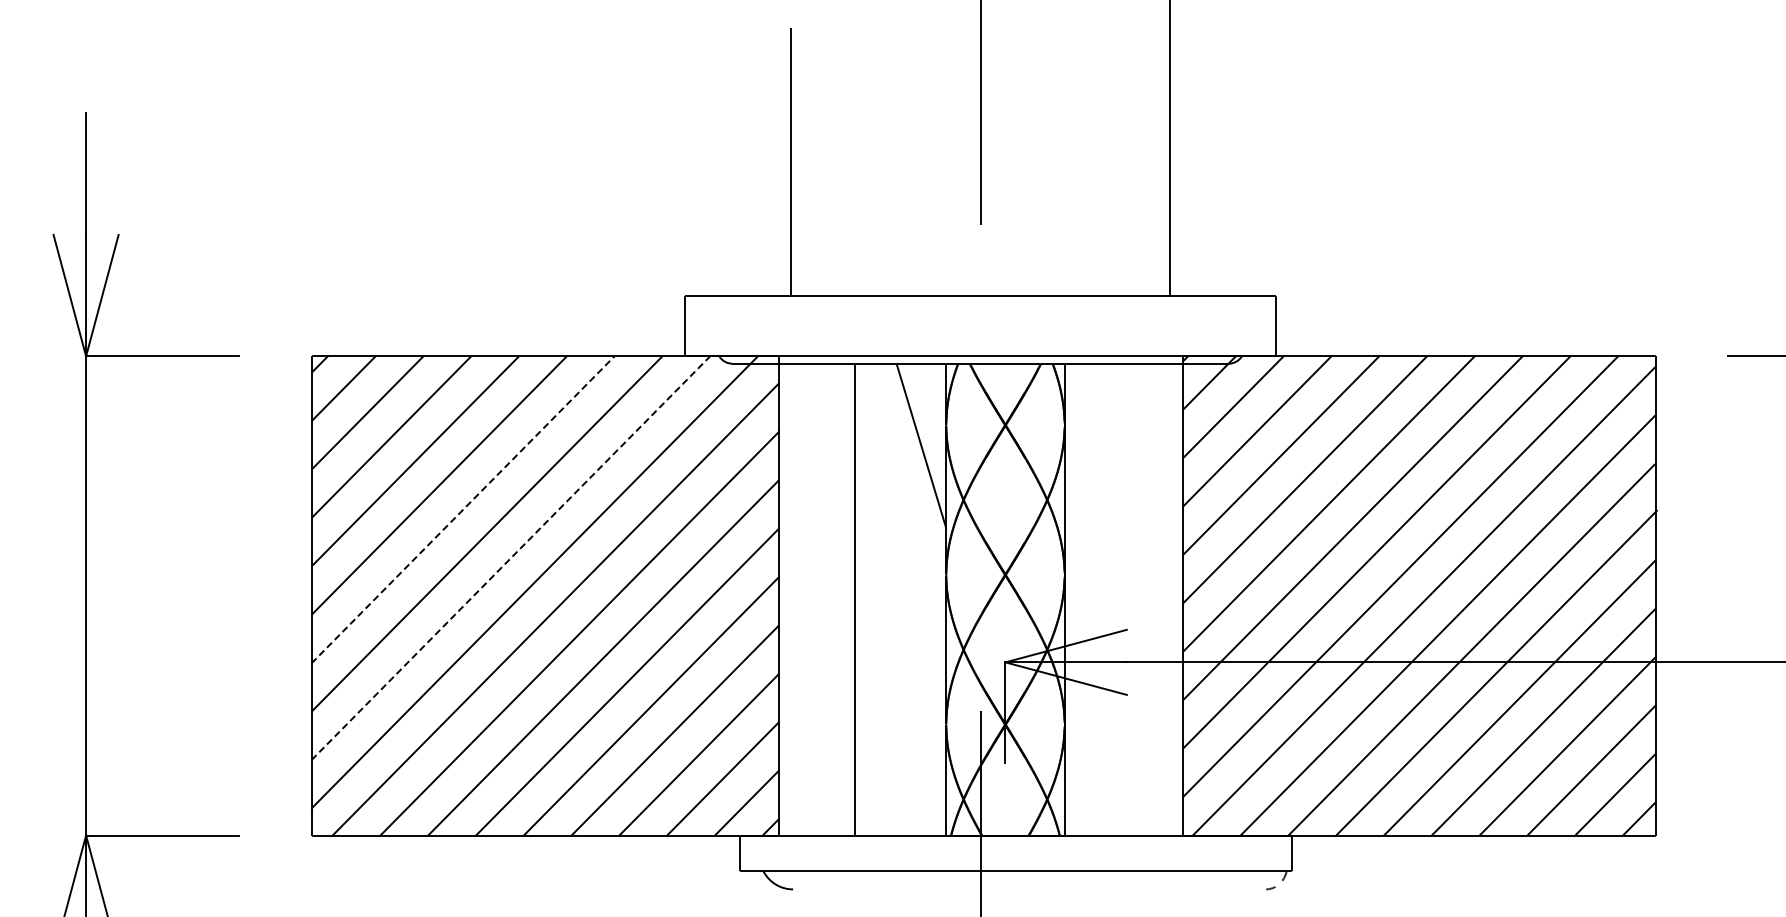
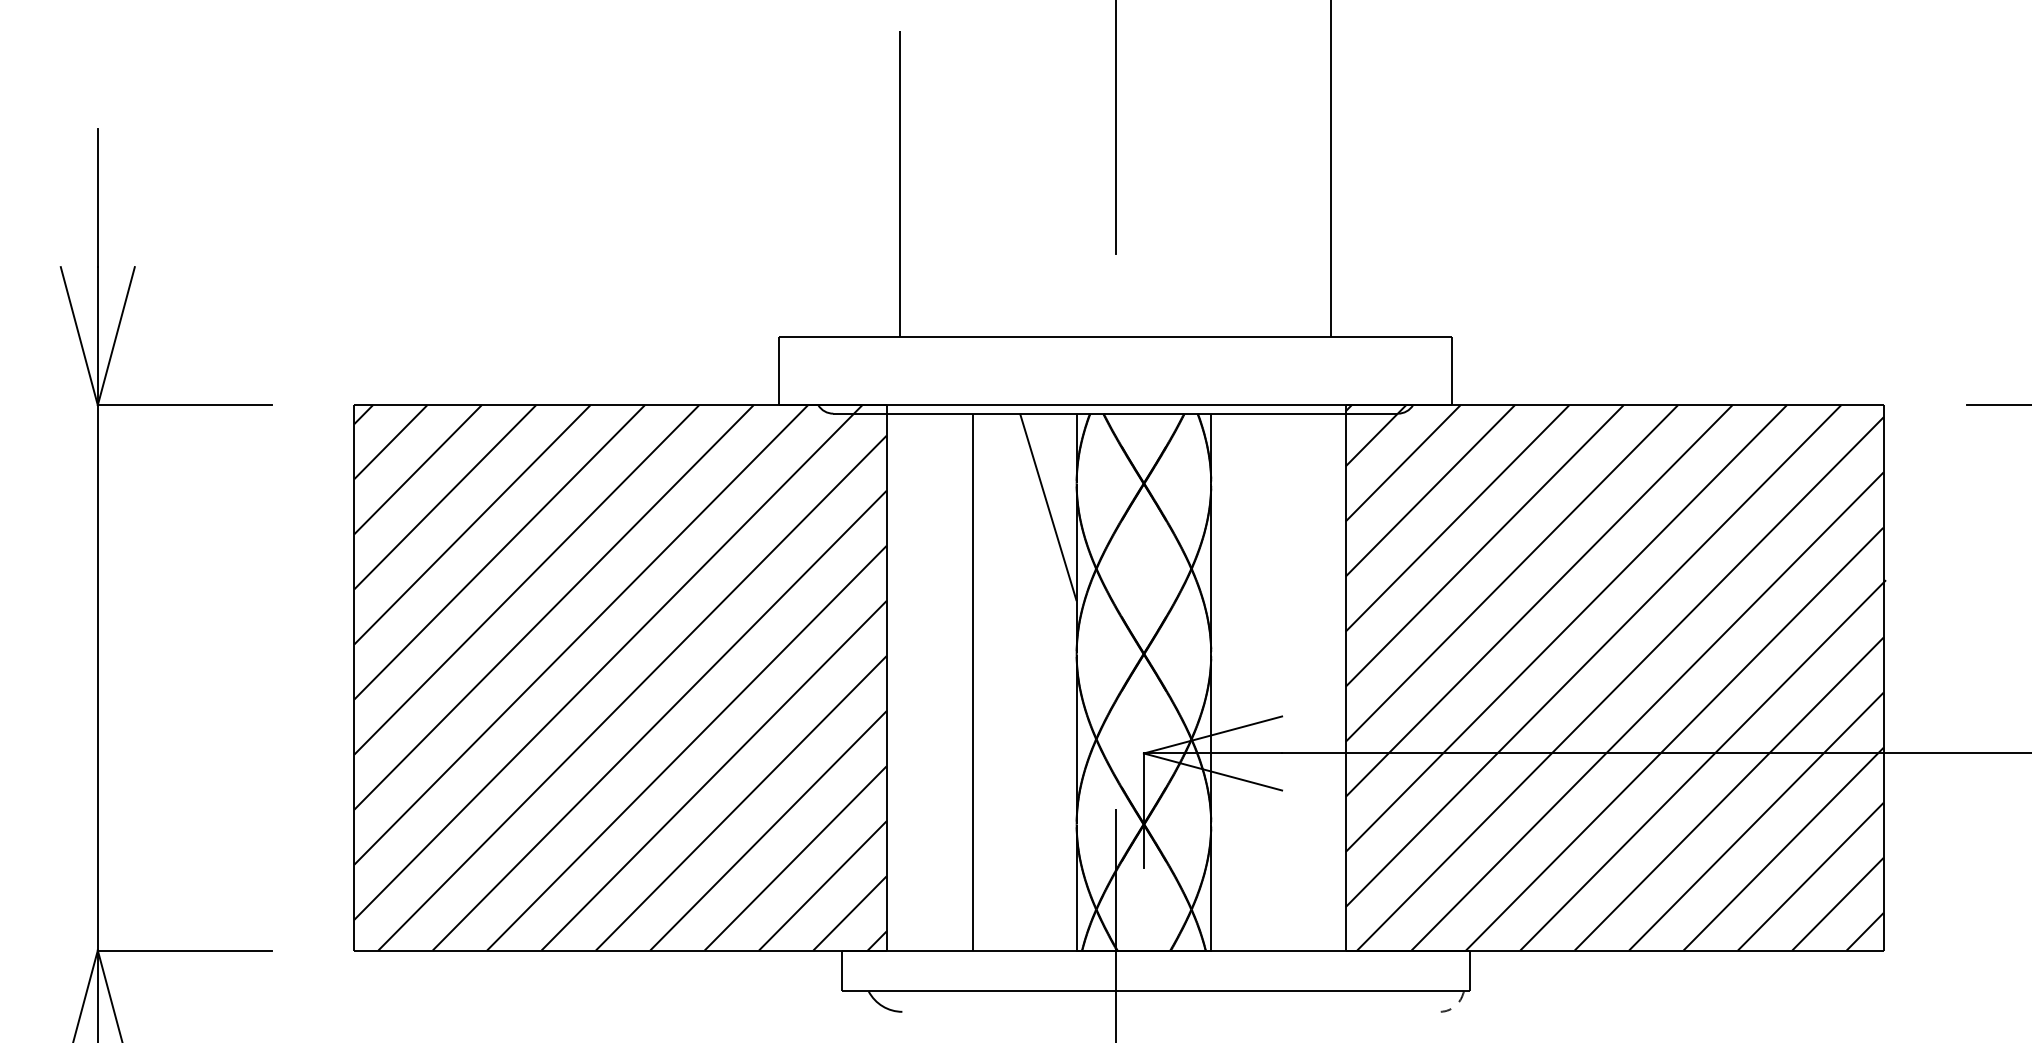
line: (463, 509) -> (527, 579), dashed -> solid
line: (510, 558) -> (580, 635), dashed -> solid

